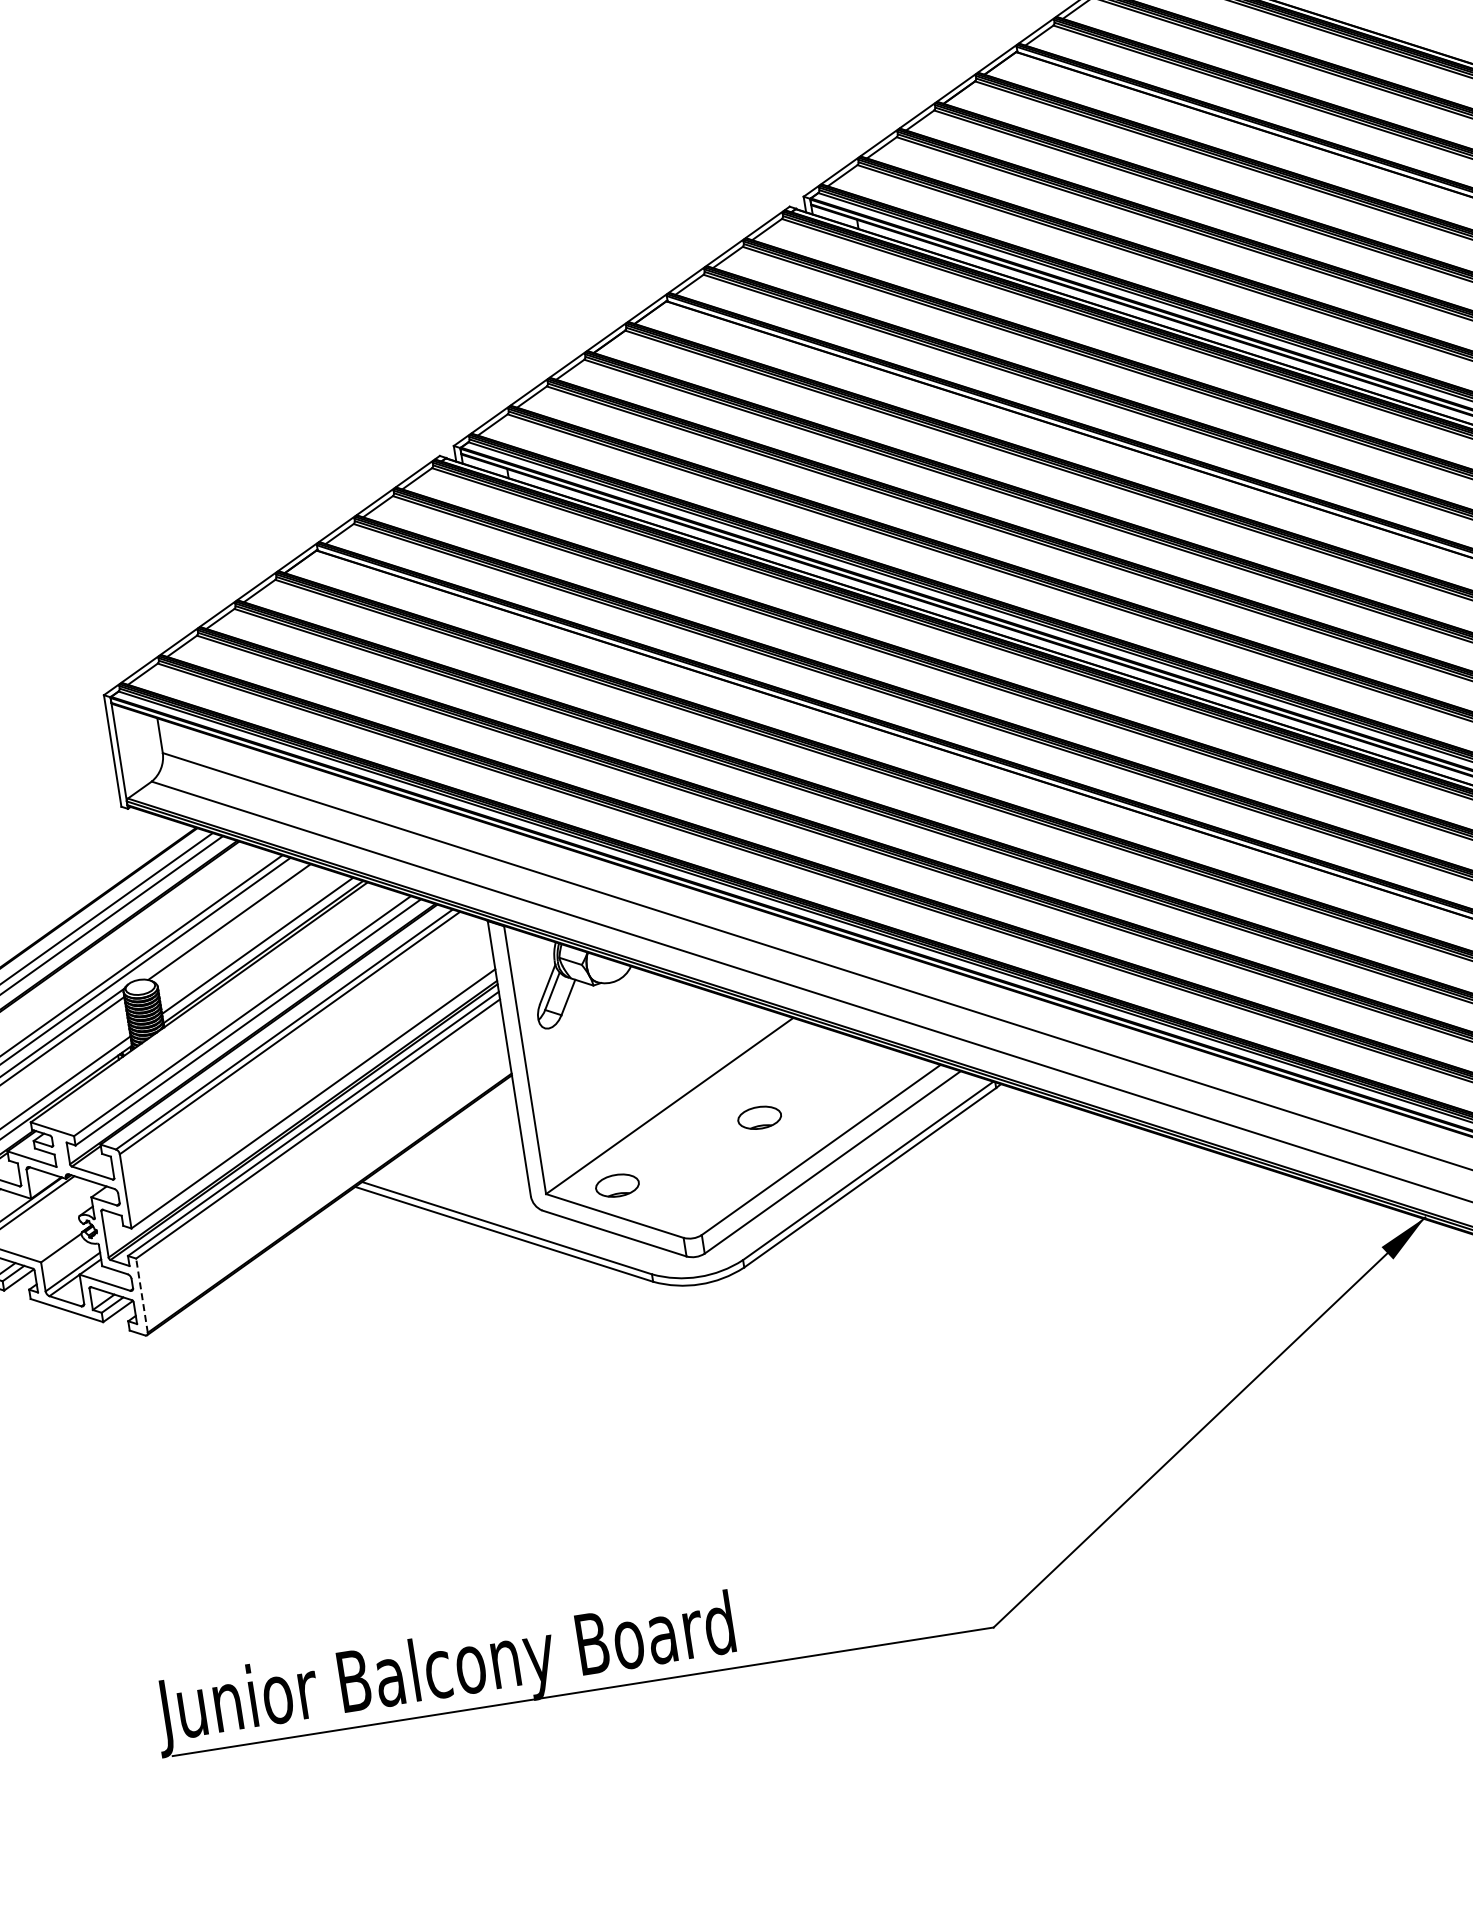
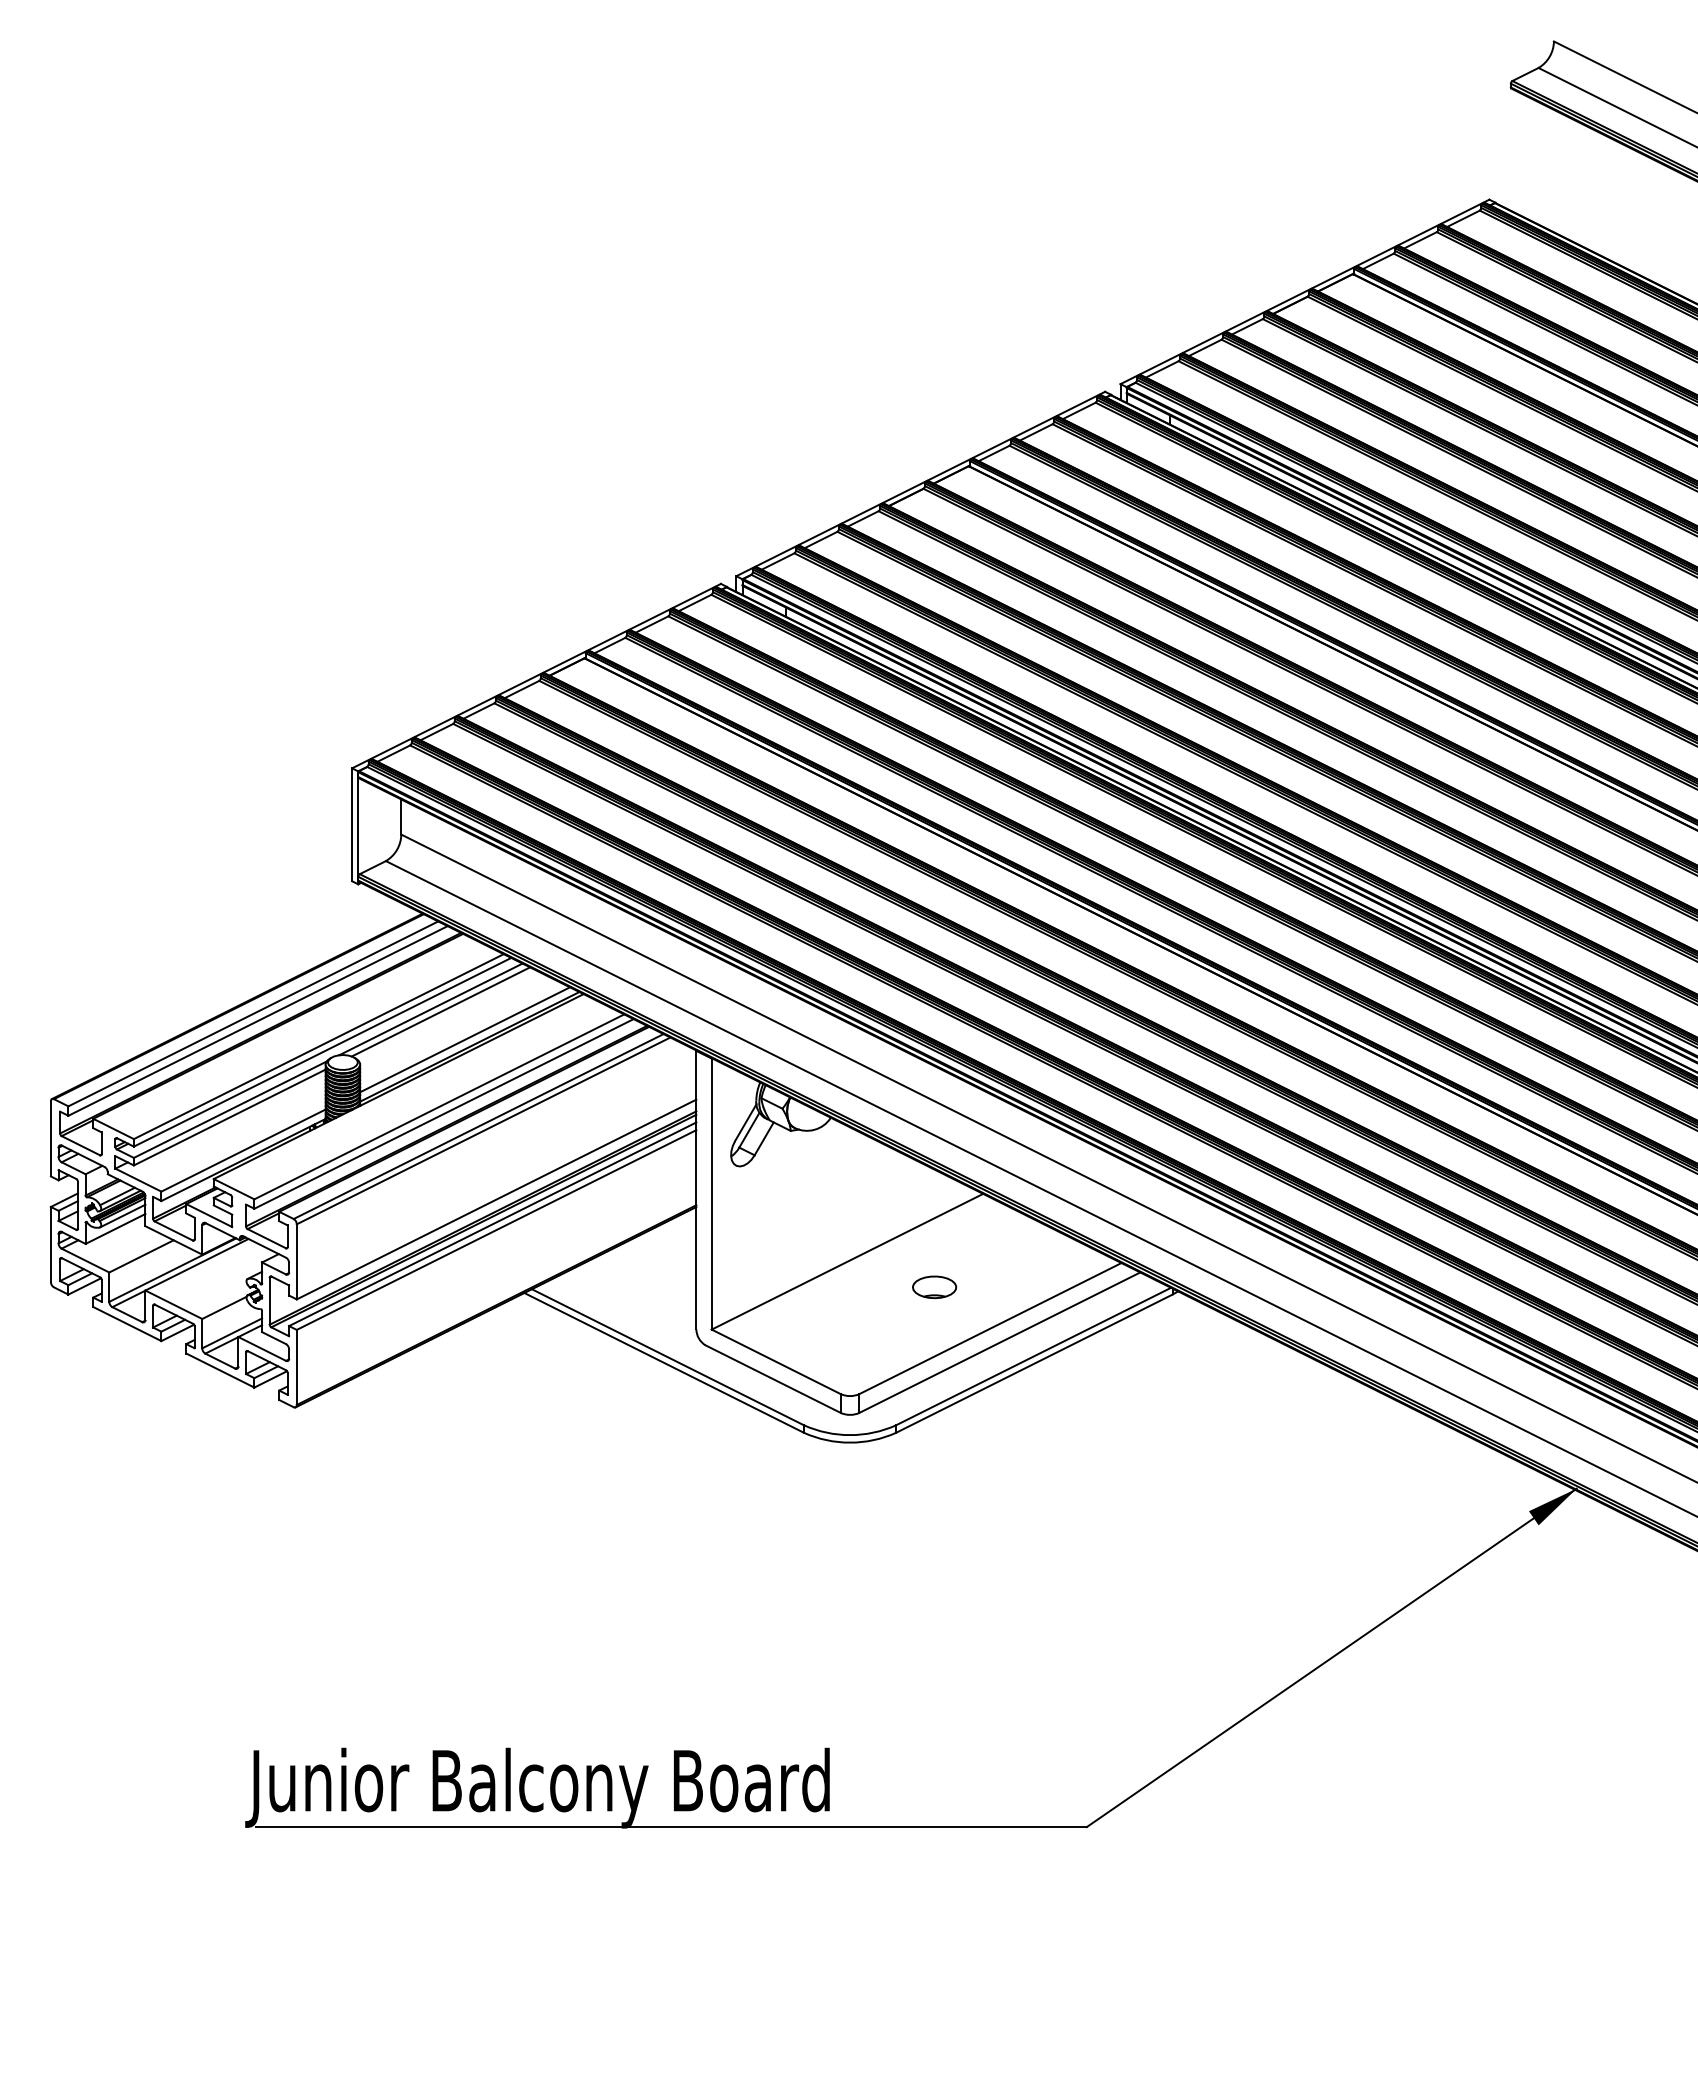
line: (218, 921) -> (430, 1009), added
part: (617, 1185) -> (783, 1332), removed
line: (141, 1295) -> (296, 1367), dashed -> solid

